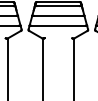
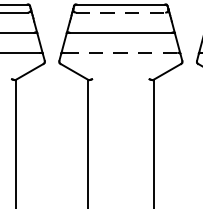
line: (58, 6) -> (121, 13), solid -> dashed
line: (58, 25) -> (121, 52), solid -> dashed

